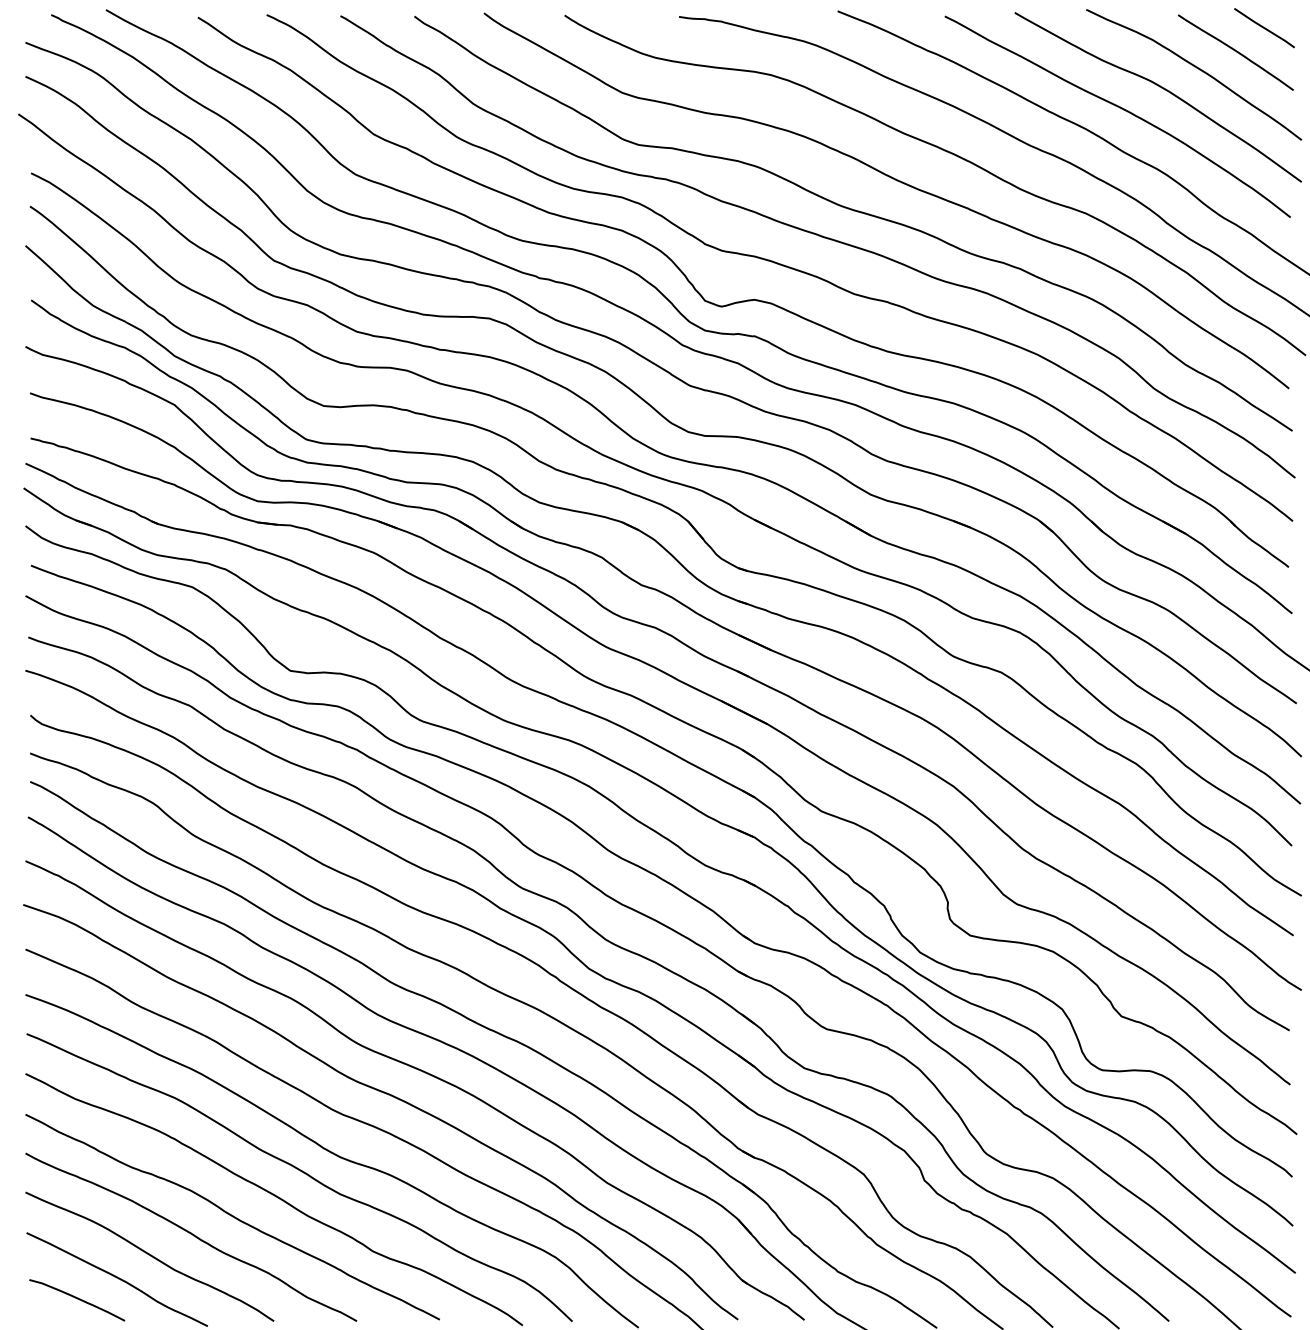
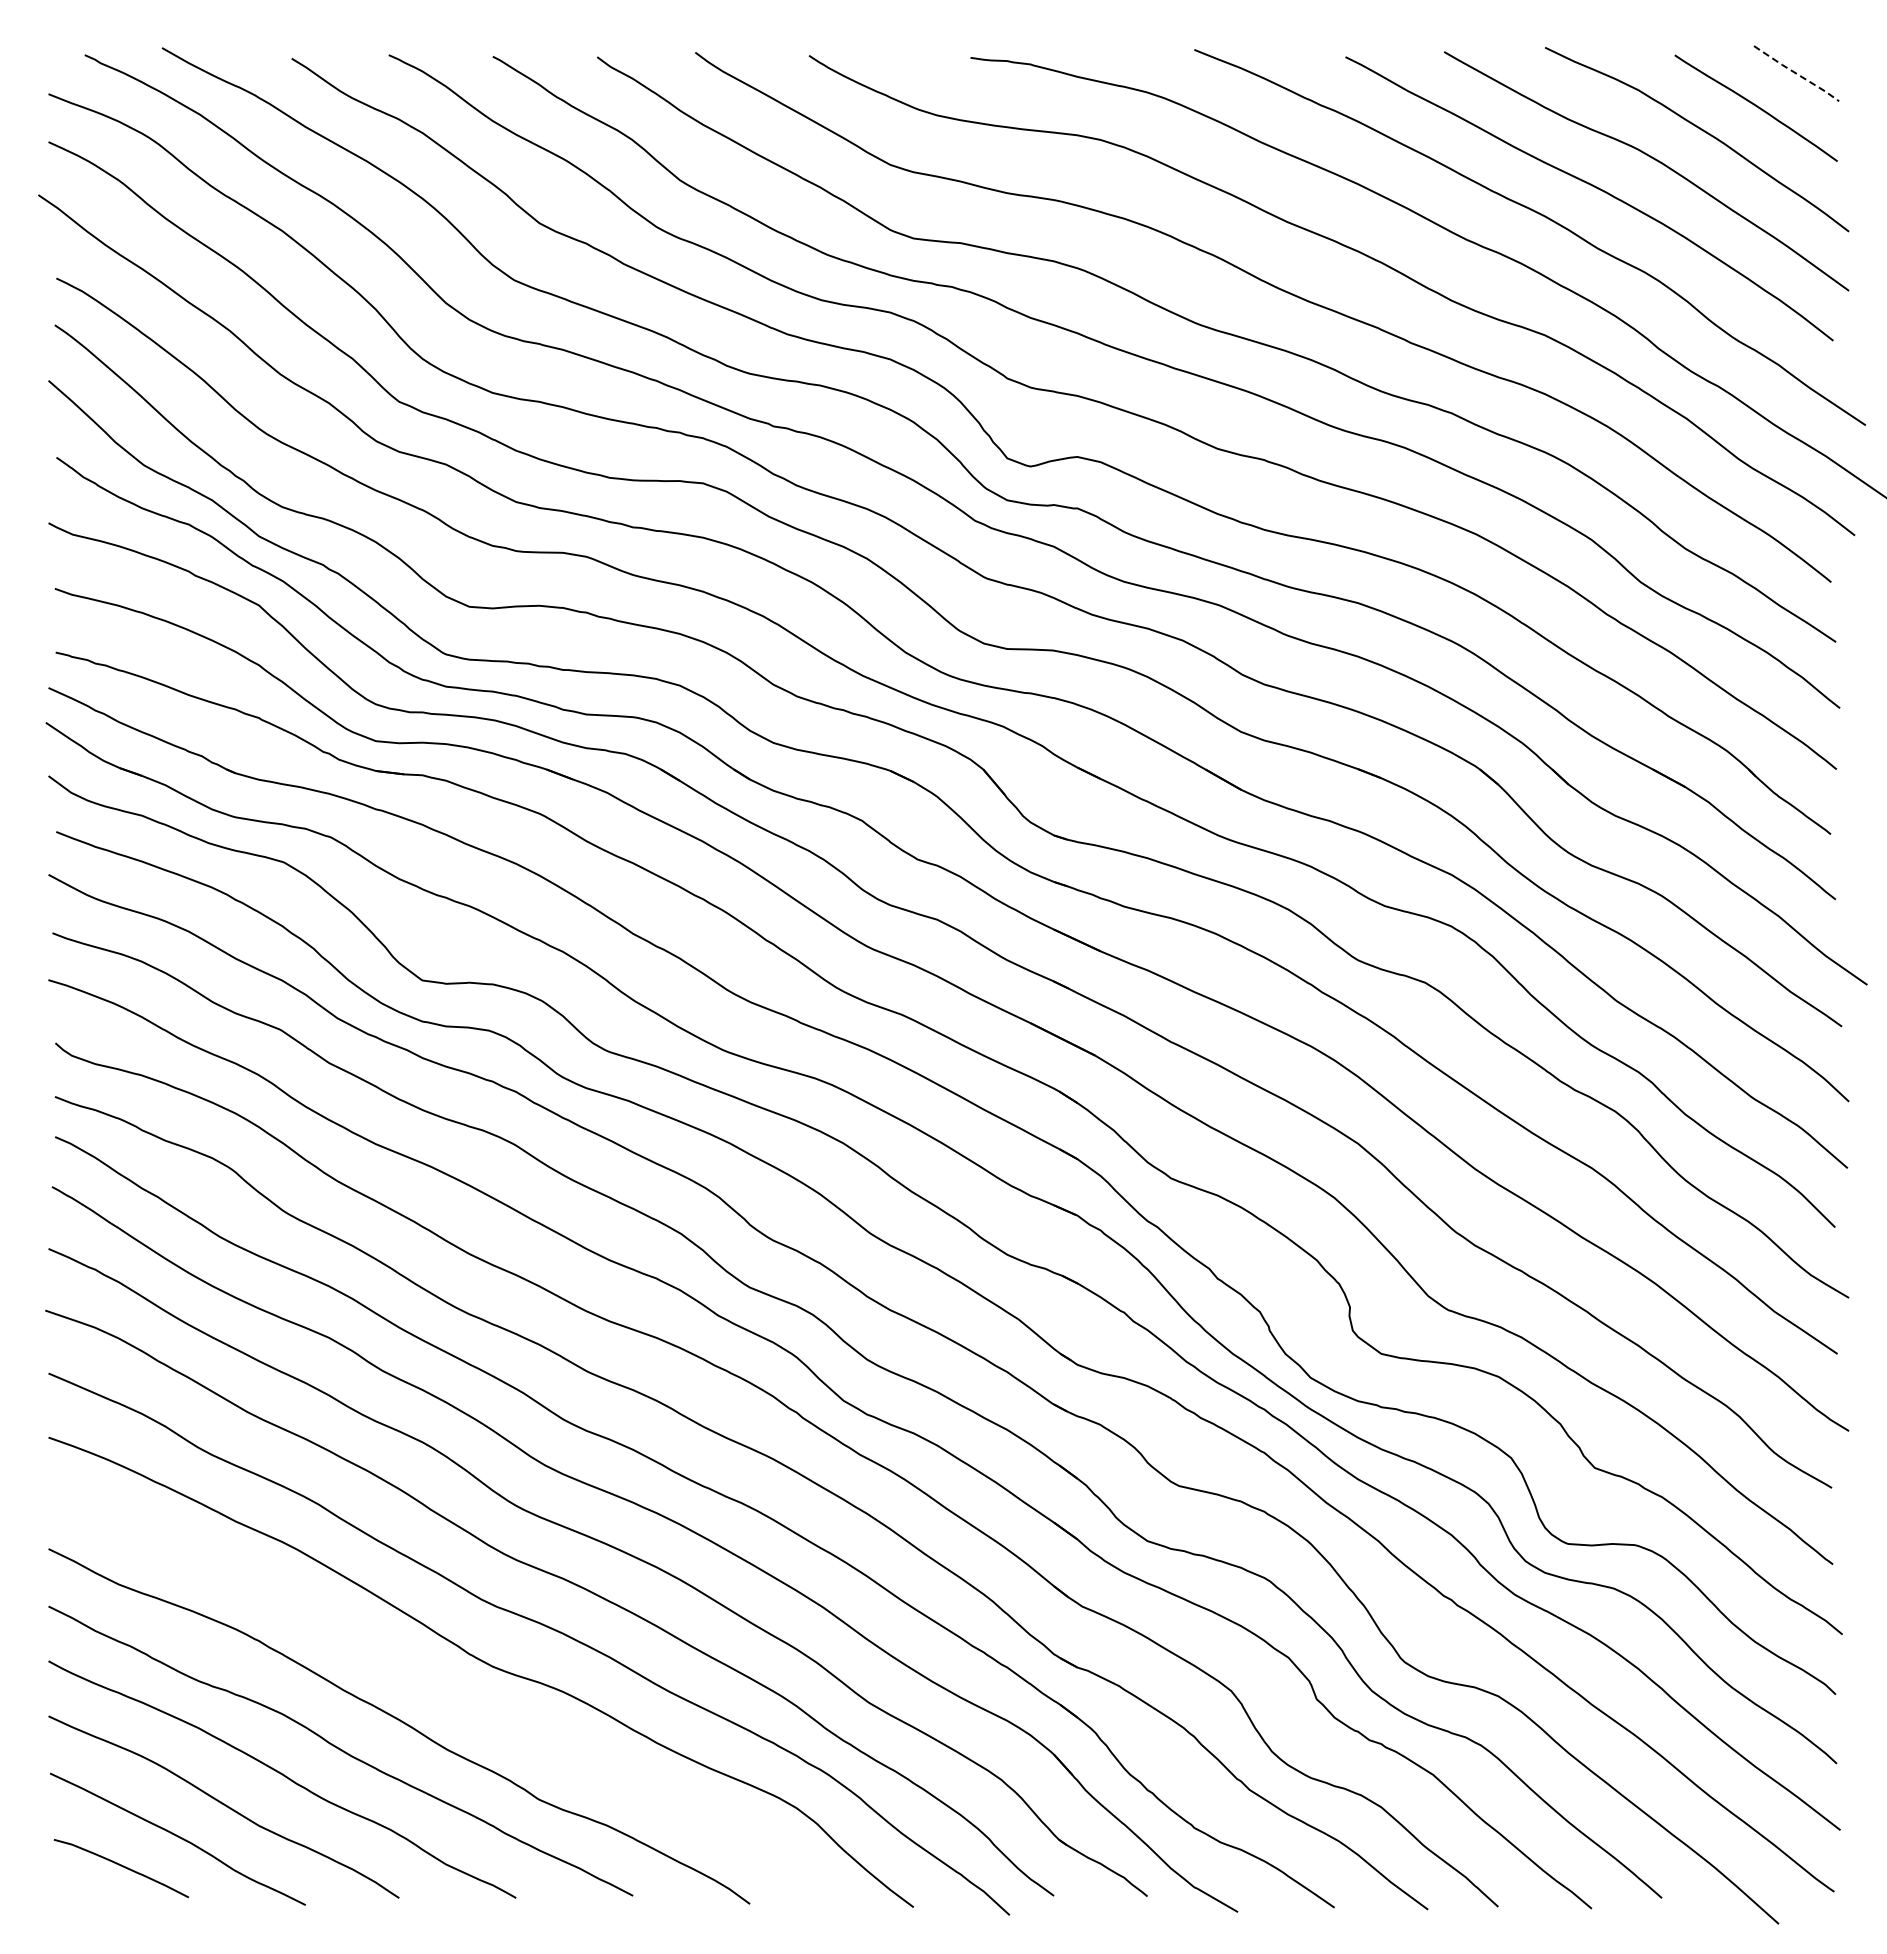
line: (1265, 28) -> (1797, 74), solid -> dashed
curve: (302, 1172) -> (439, 1688), removed

